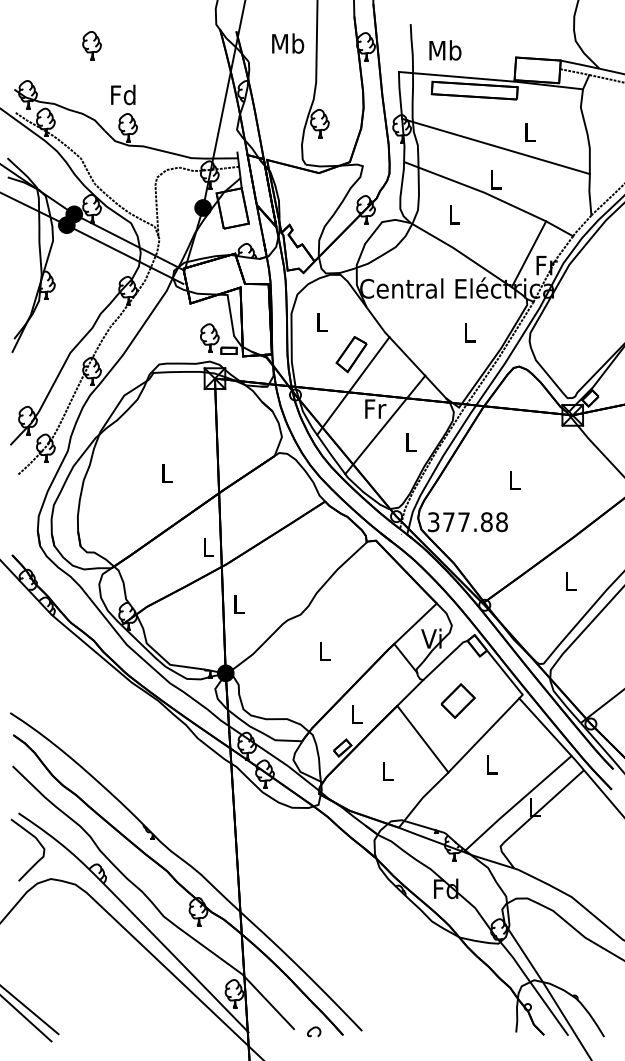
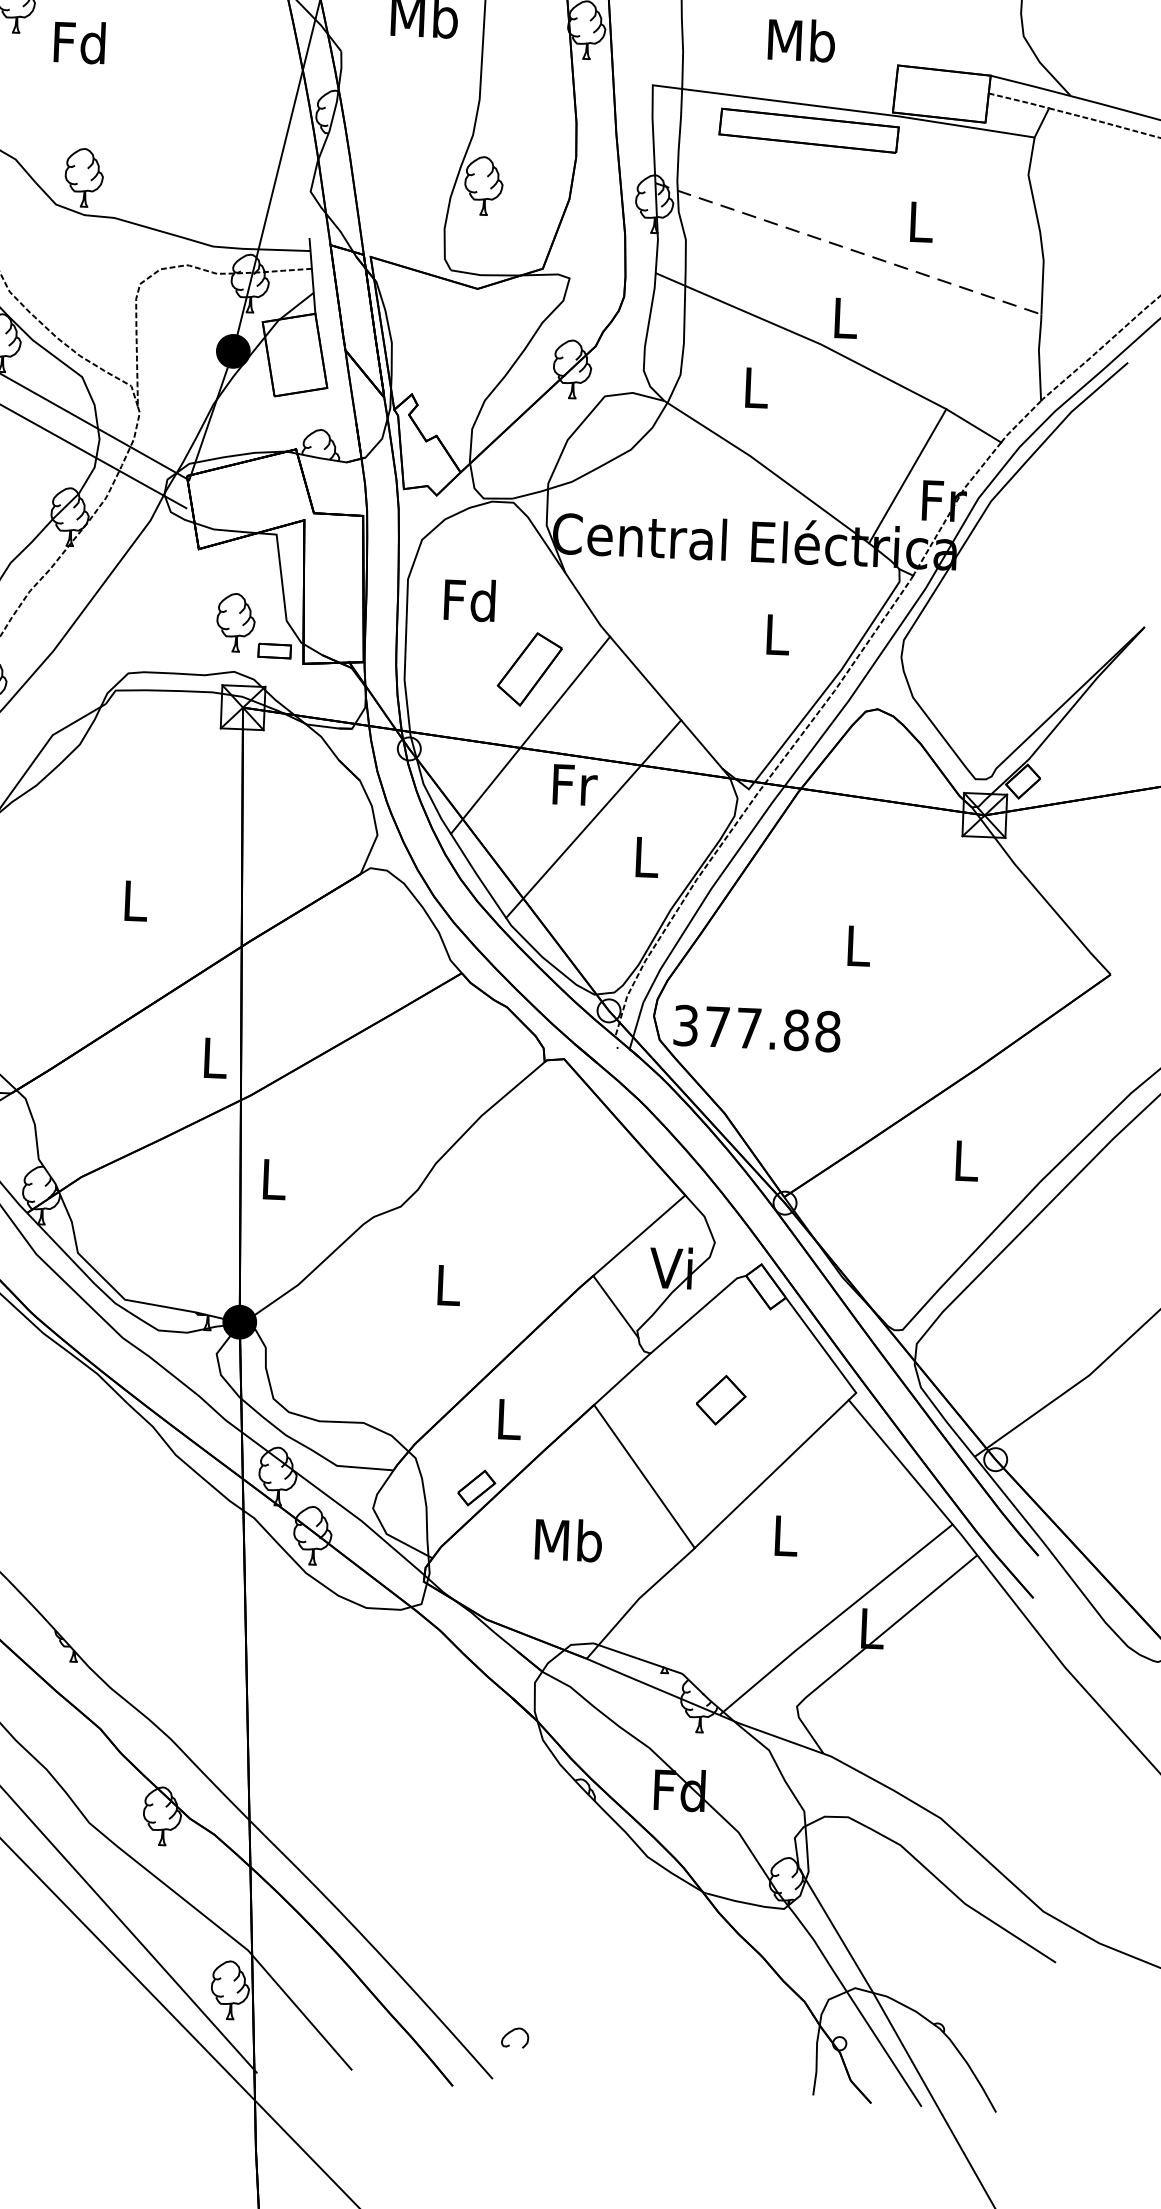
text: (445, 50) -> (801, 40), moved
text: (123, 94) -> (80, 41), moved
line: (495, 146) -> (847, 248), solid -> dashed
text: (321, 322) -> (469, 600), L -> Fd
part: (457, 700) -> (719, 1399), size x0.7
text: (387, 771) -> (568, 1540), L -> Mb
curve: (313, 1029) -> (514, 2032), moved

